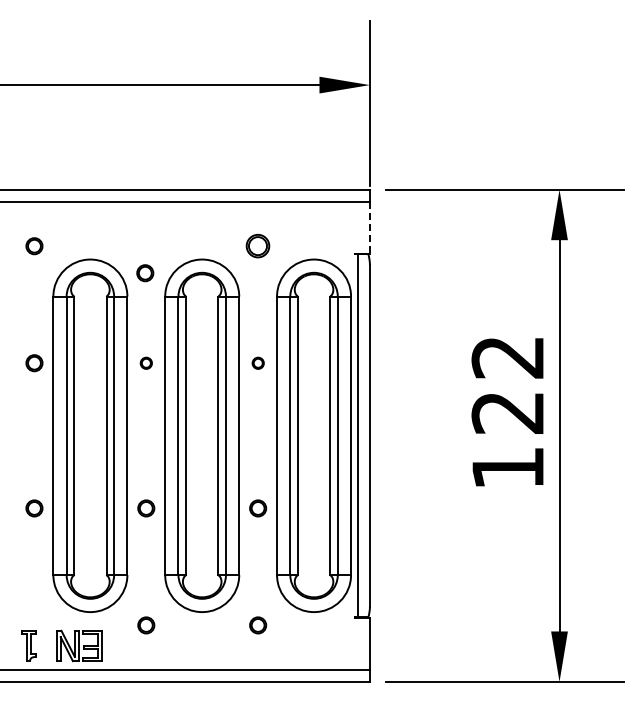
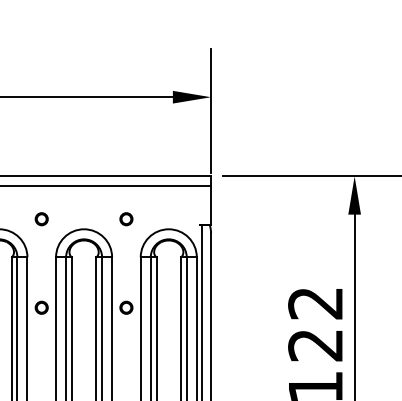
line: (369, 228) -> (210, 205), dashed -> solid
circle: (258, 246) -> (126, 219), size x0.71
circle: (145, 273) -> (41, 219), moved
circle: (146, 363) -> (41, 308), size x1.43
circle: (258, 363) -> (126, 308), size x1.43

